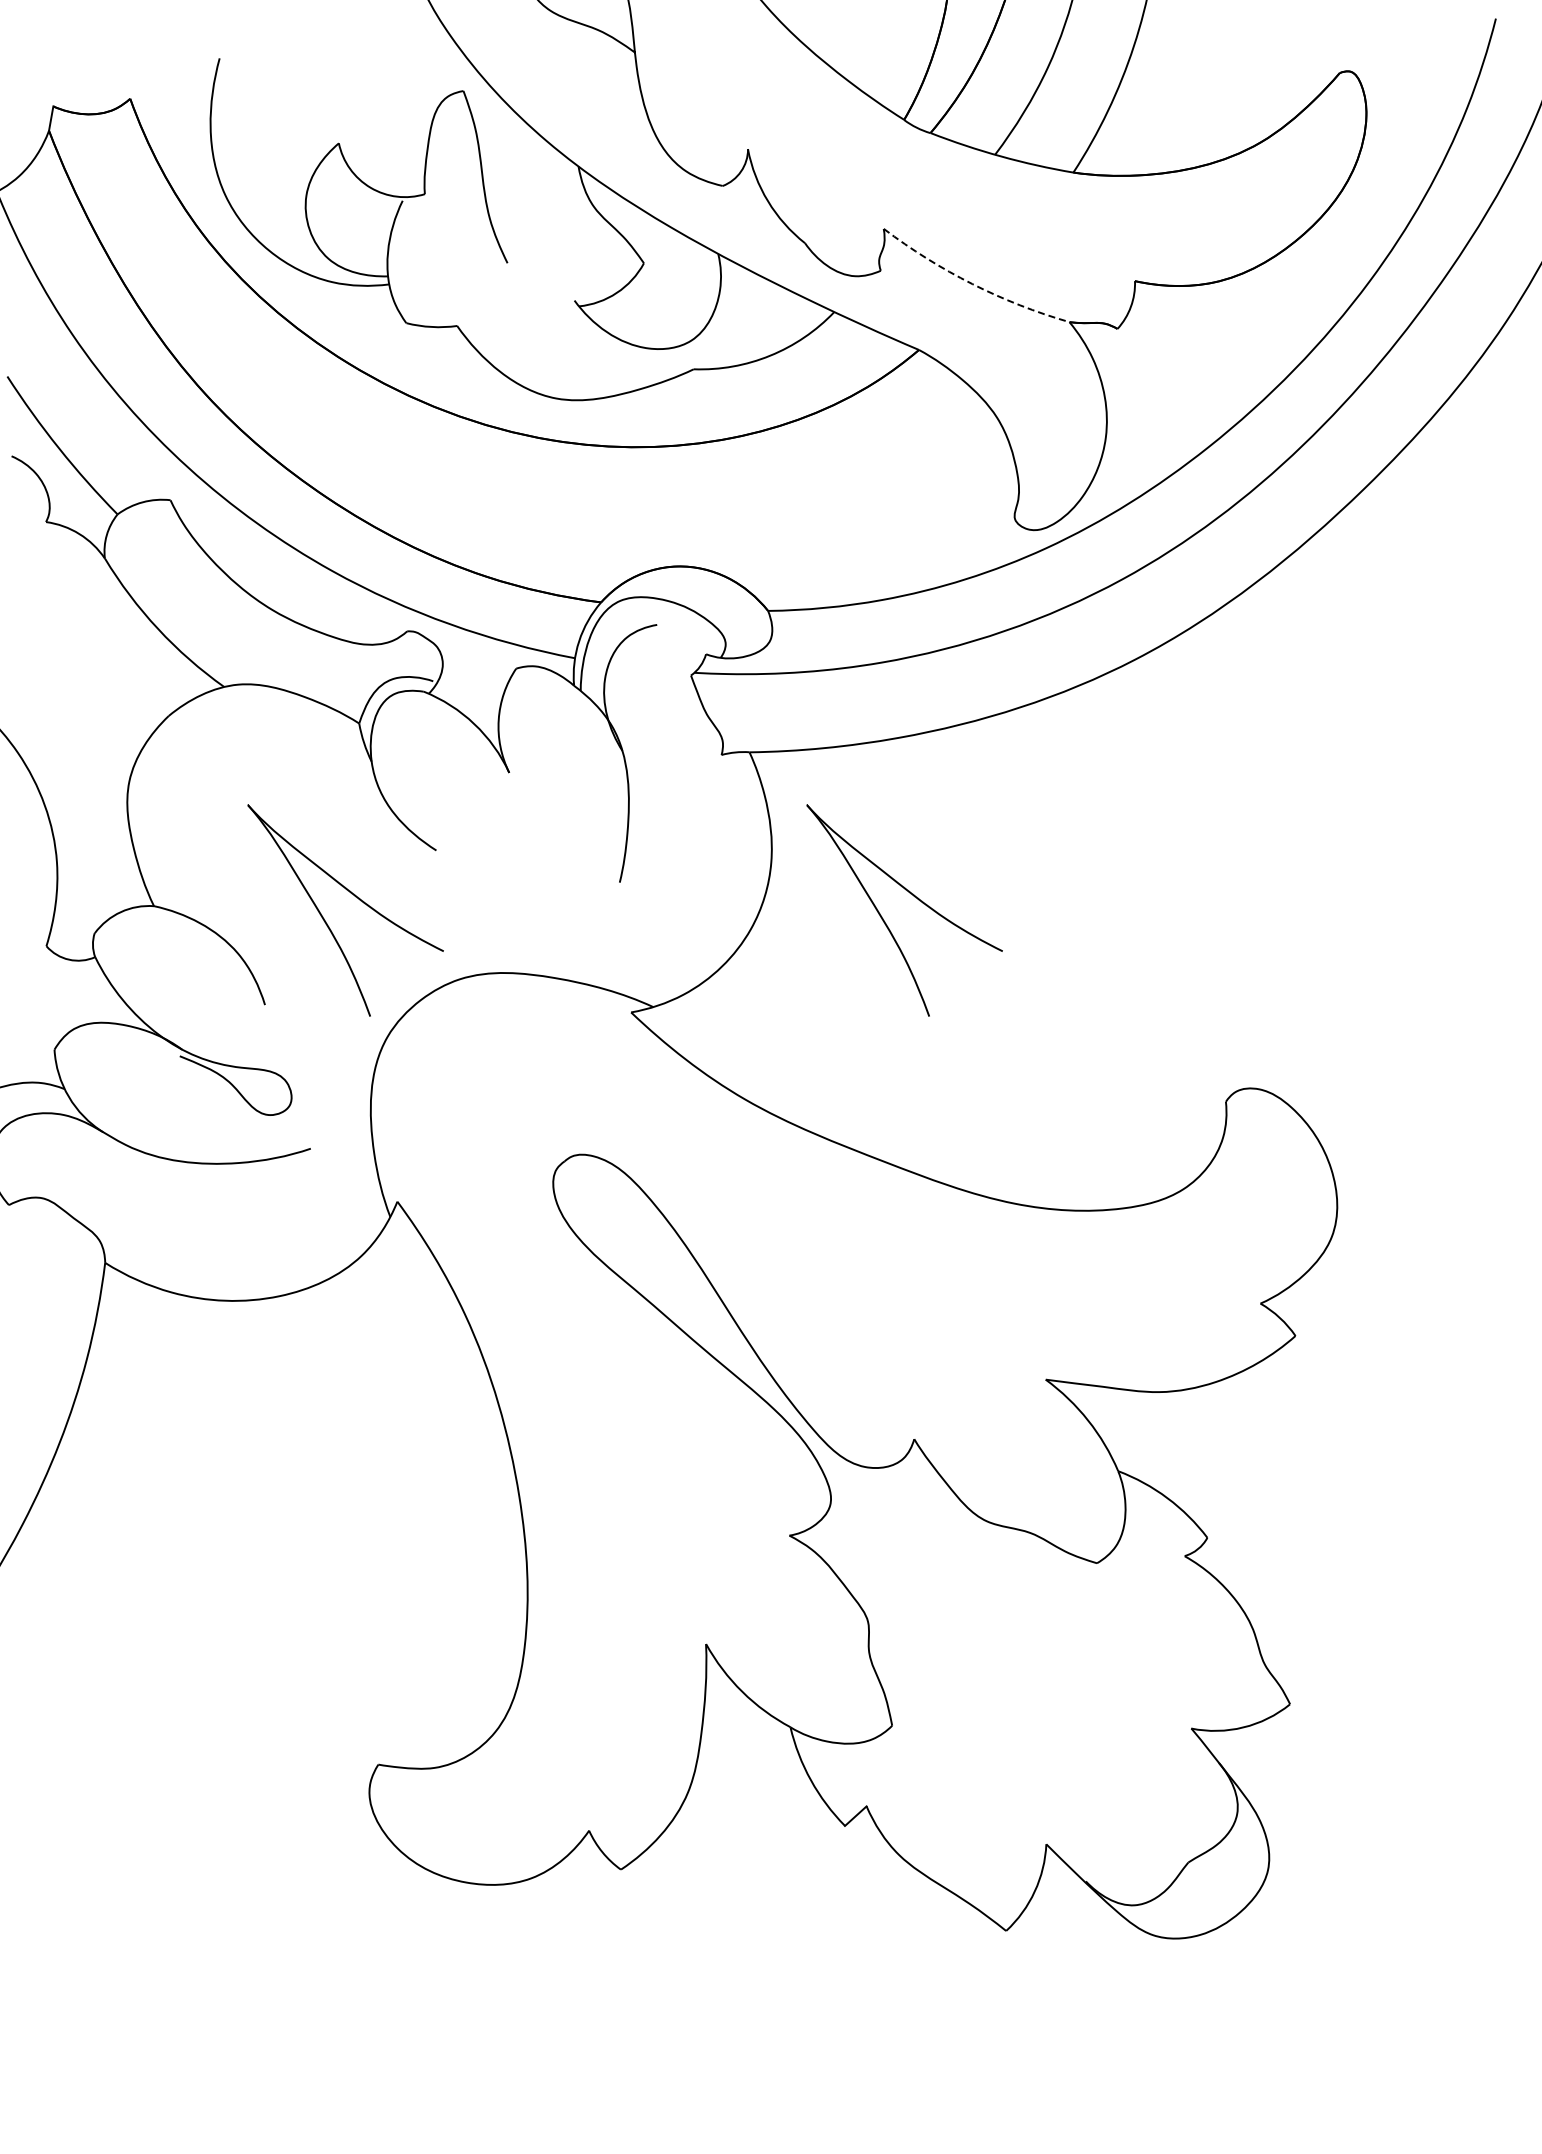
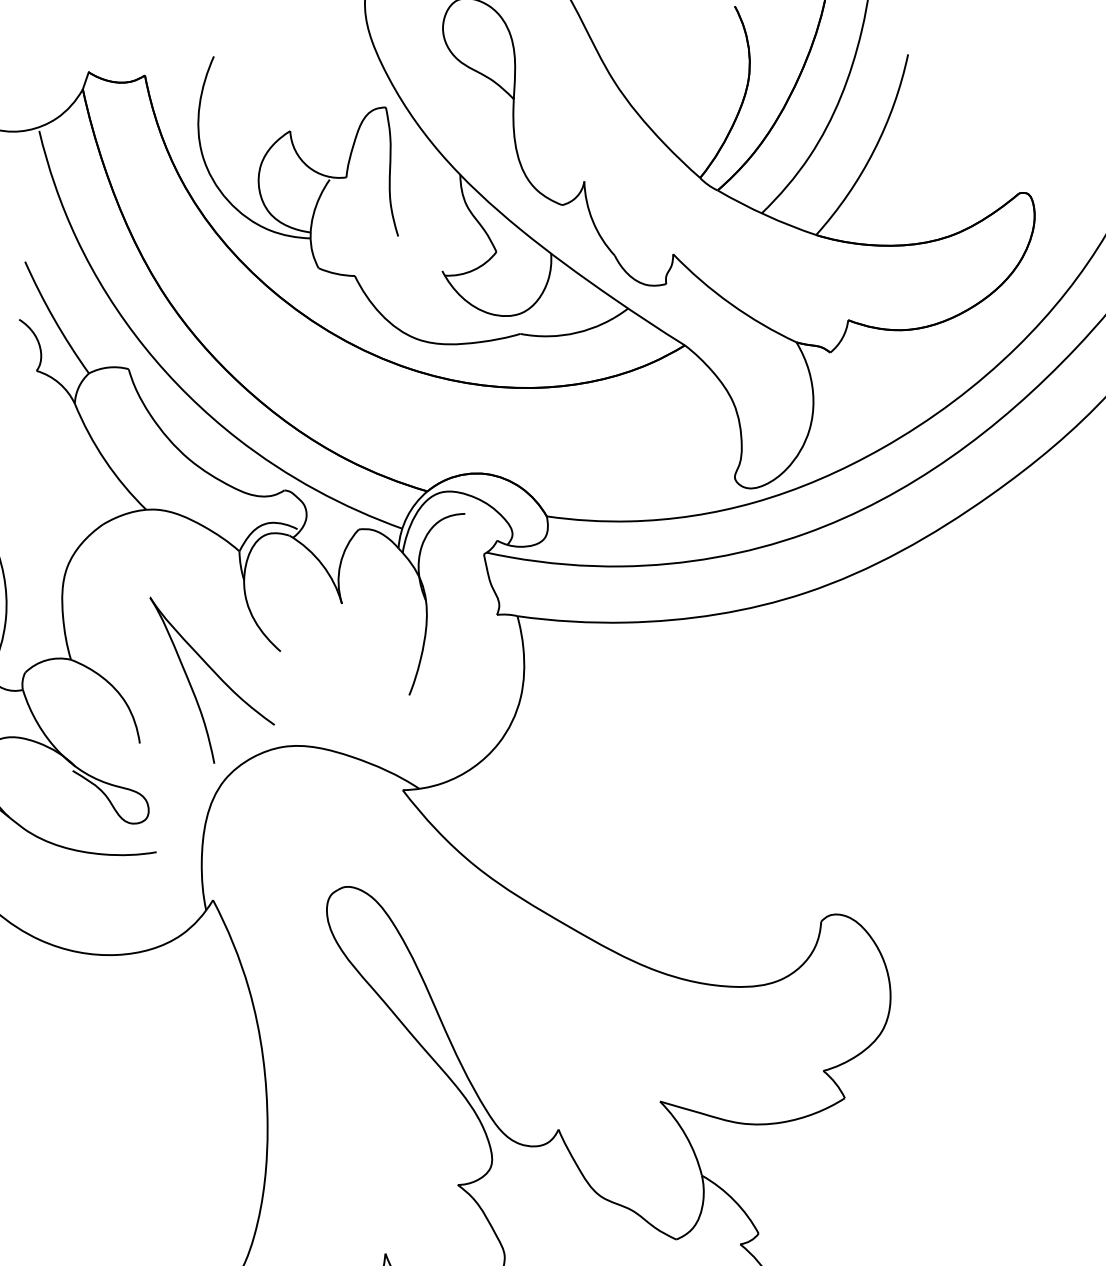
arc: (972, 284) -> (730, 304), dashed -> solid
part: (914, 897) -> (619, 739), removed

